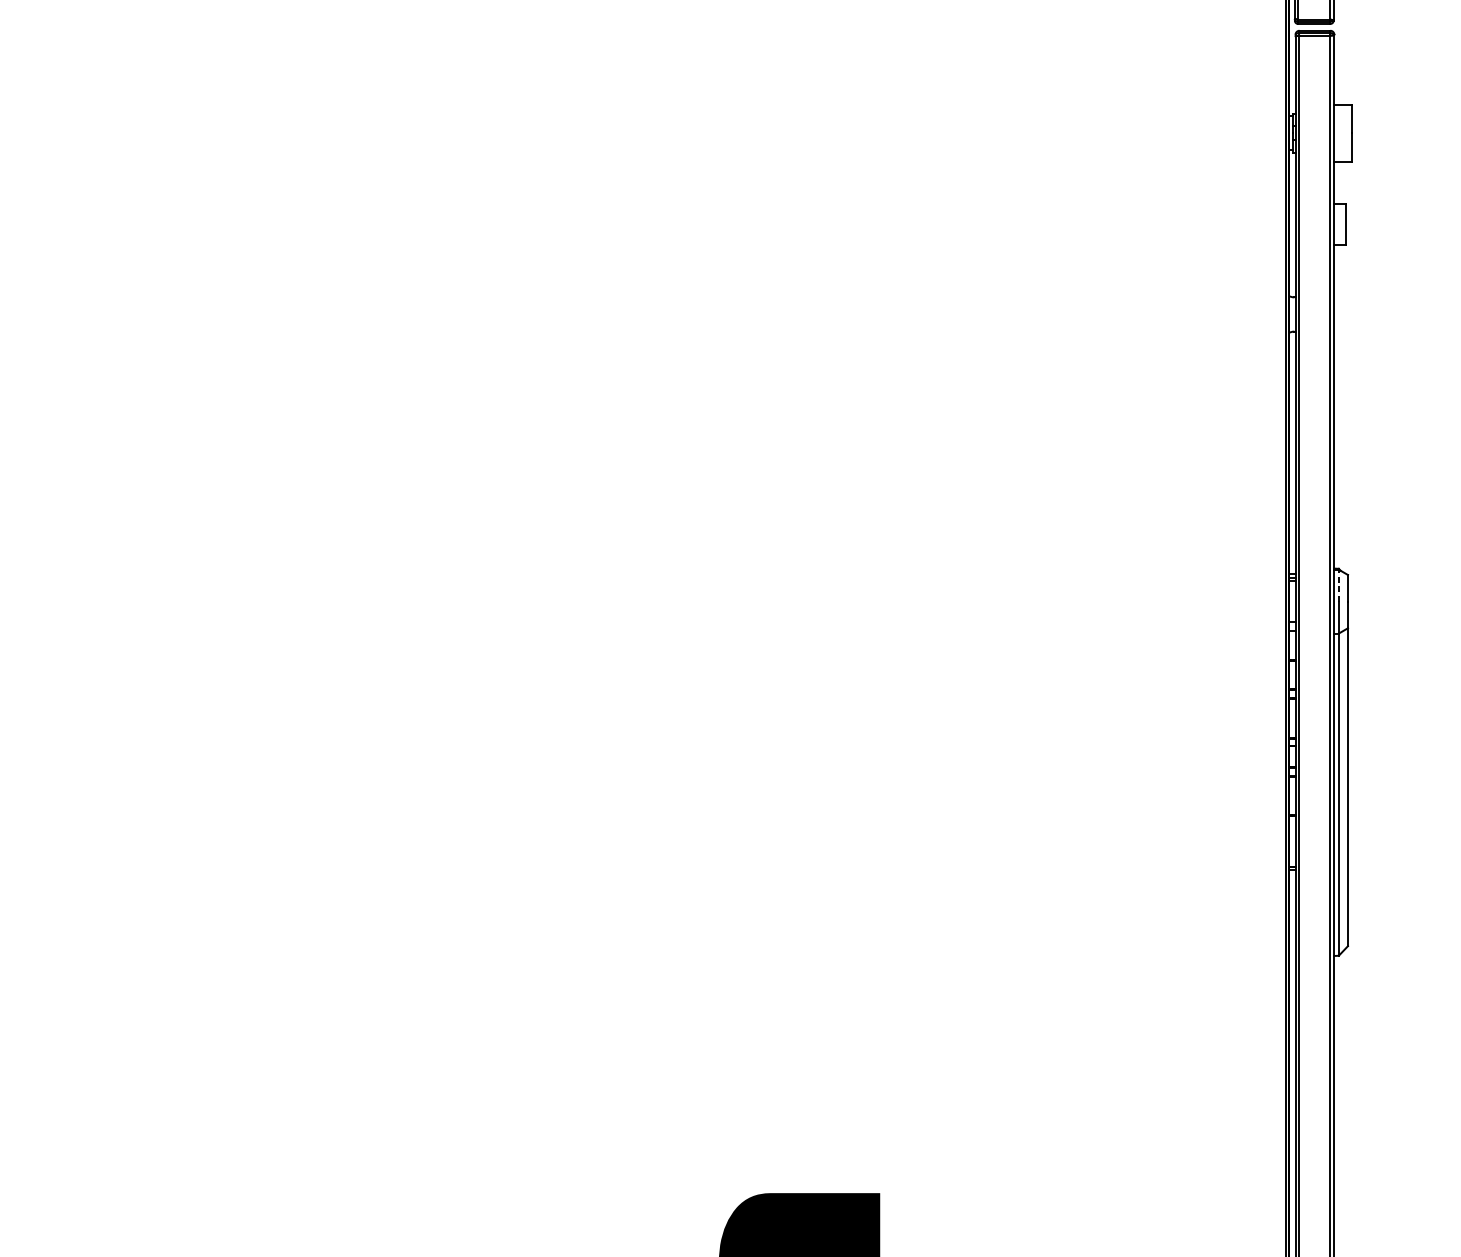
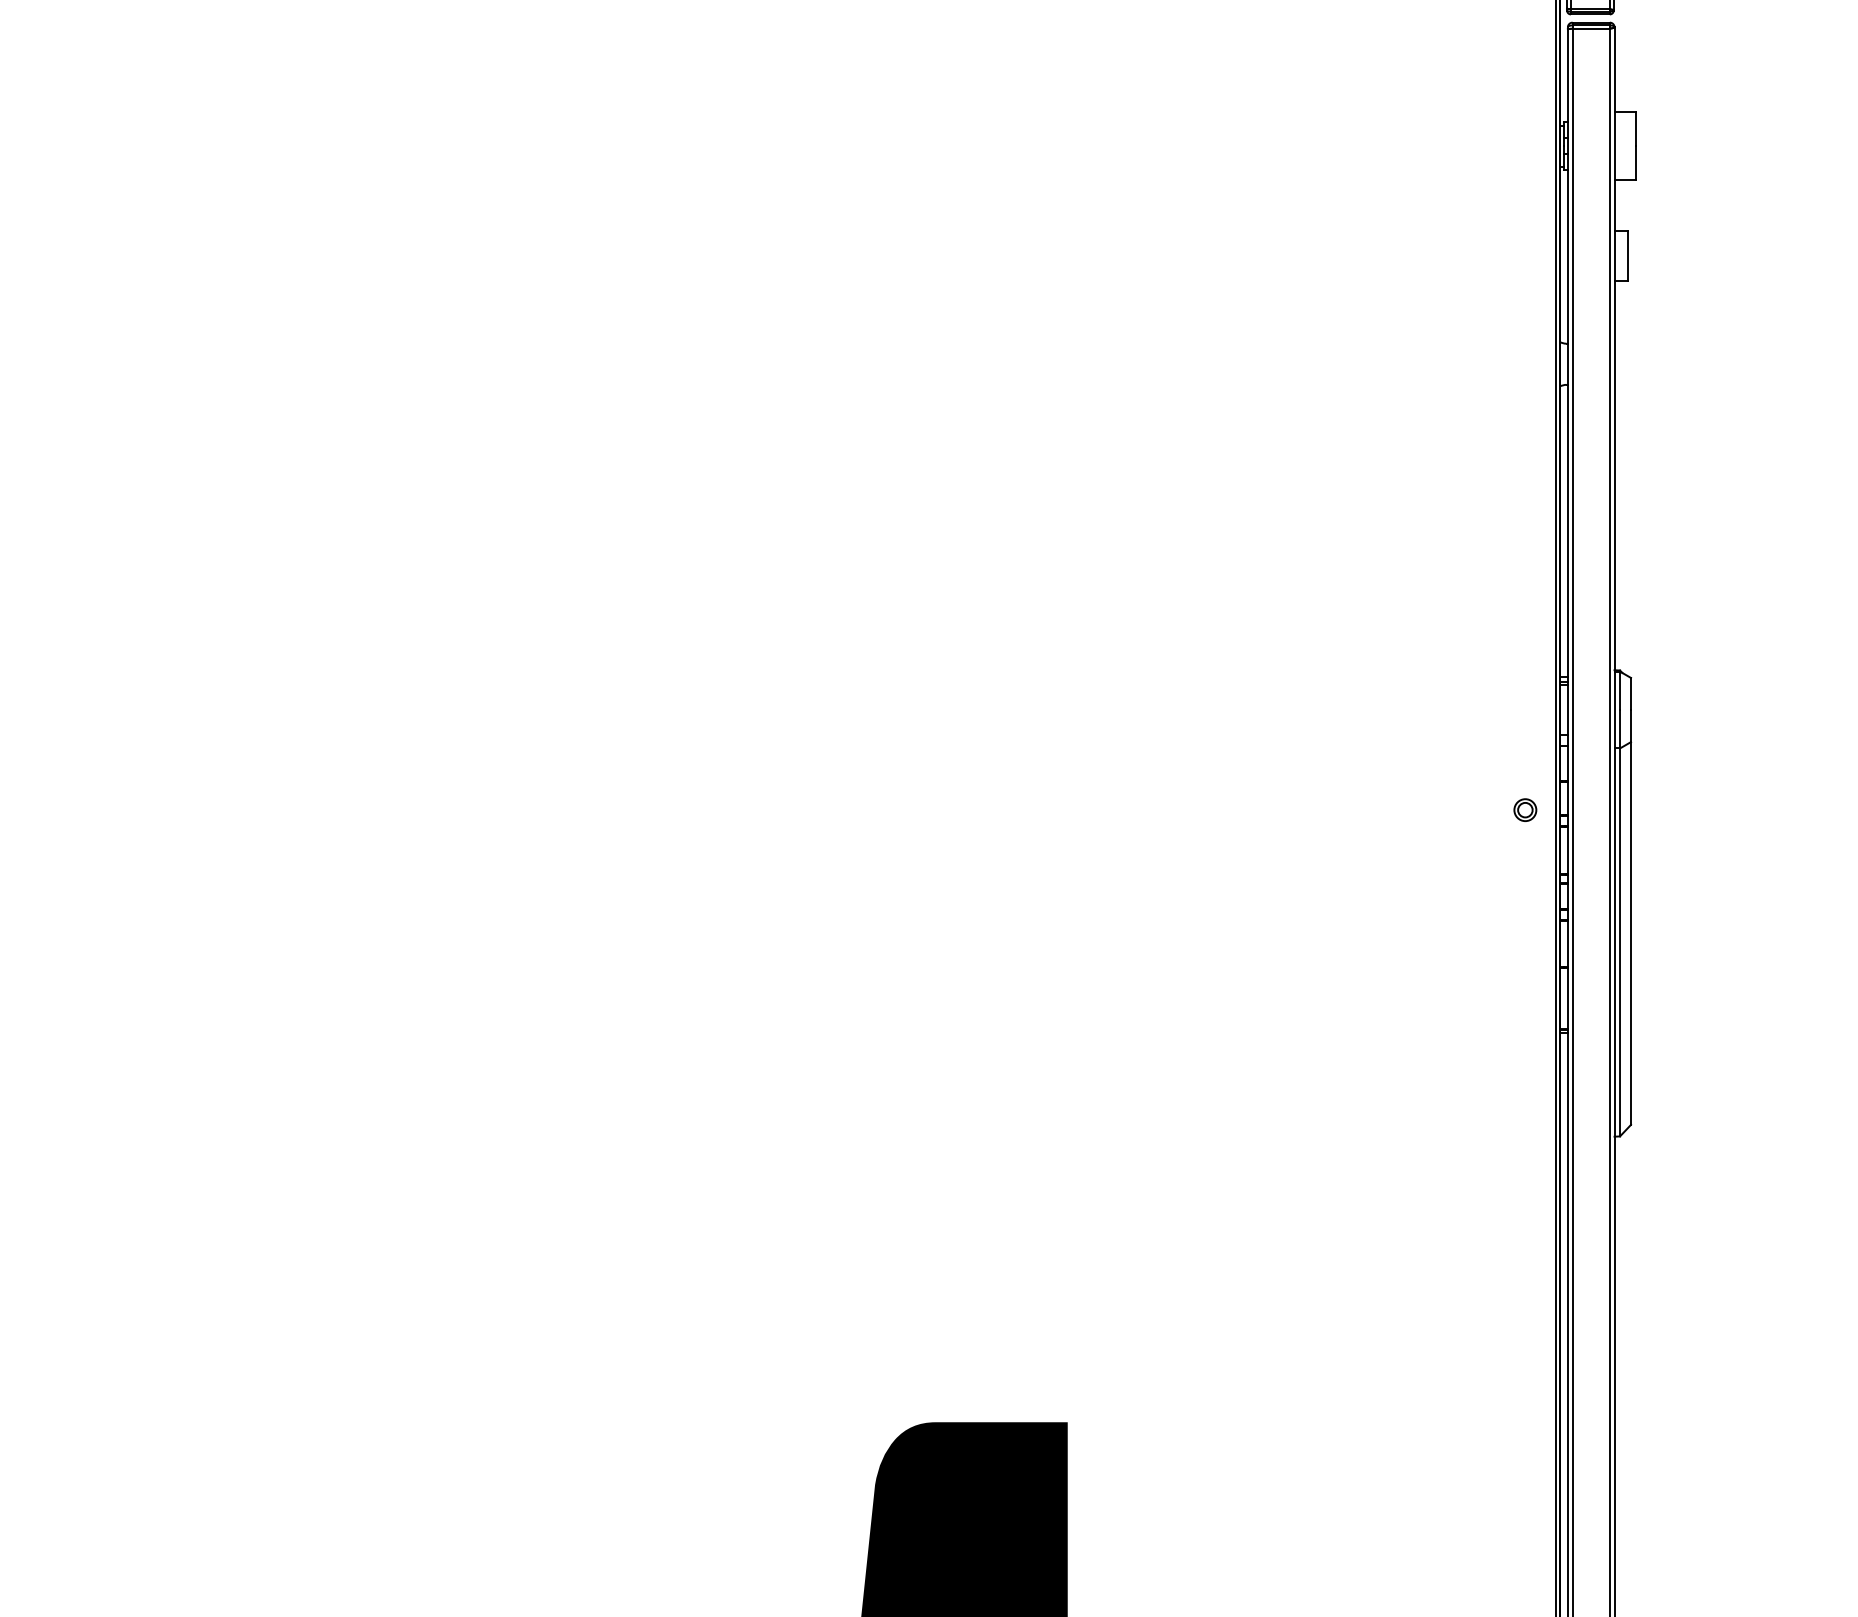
line: (1339, 585) -> (1620, 690), dashed -> solid
part: (1260, 684) -> (1525, 809), added

